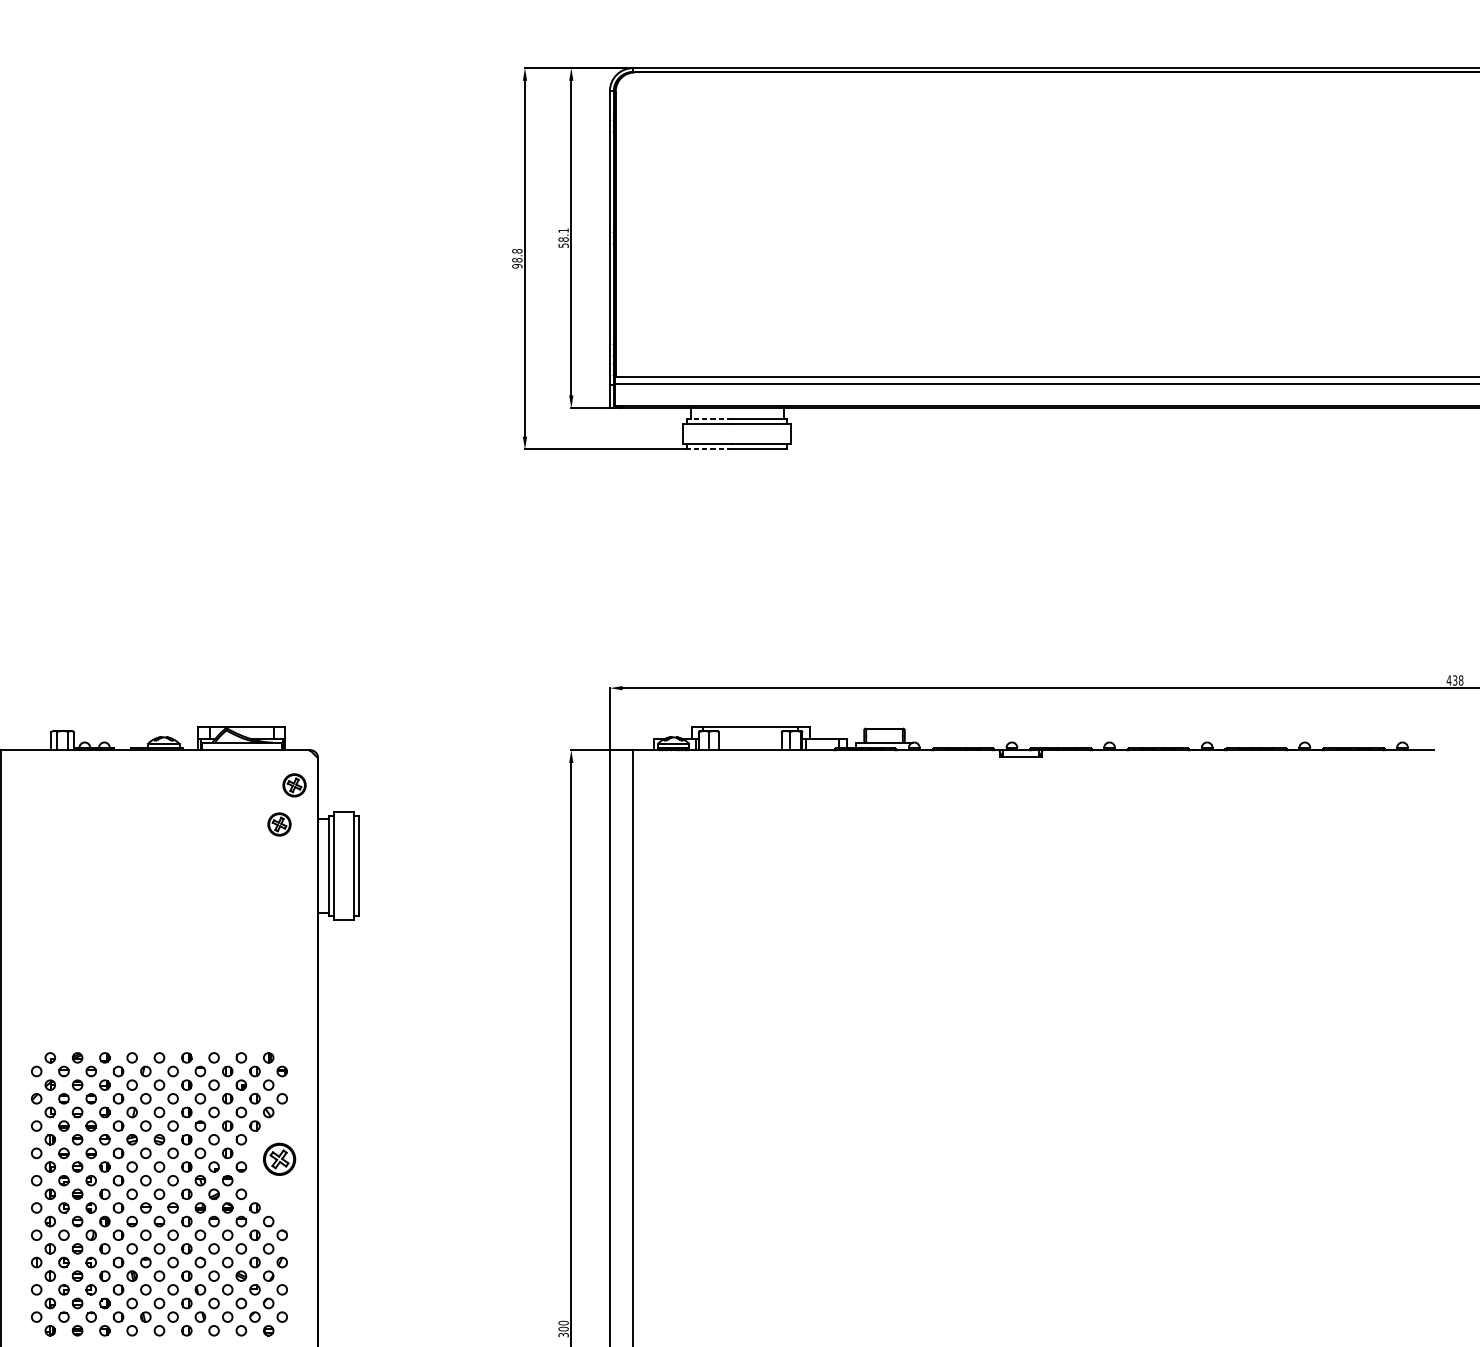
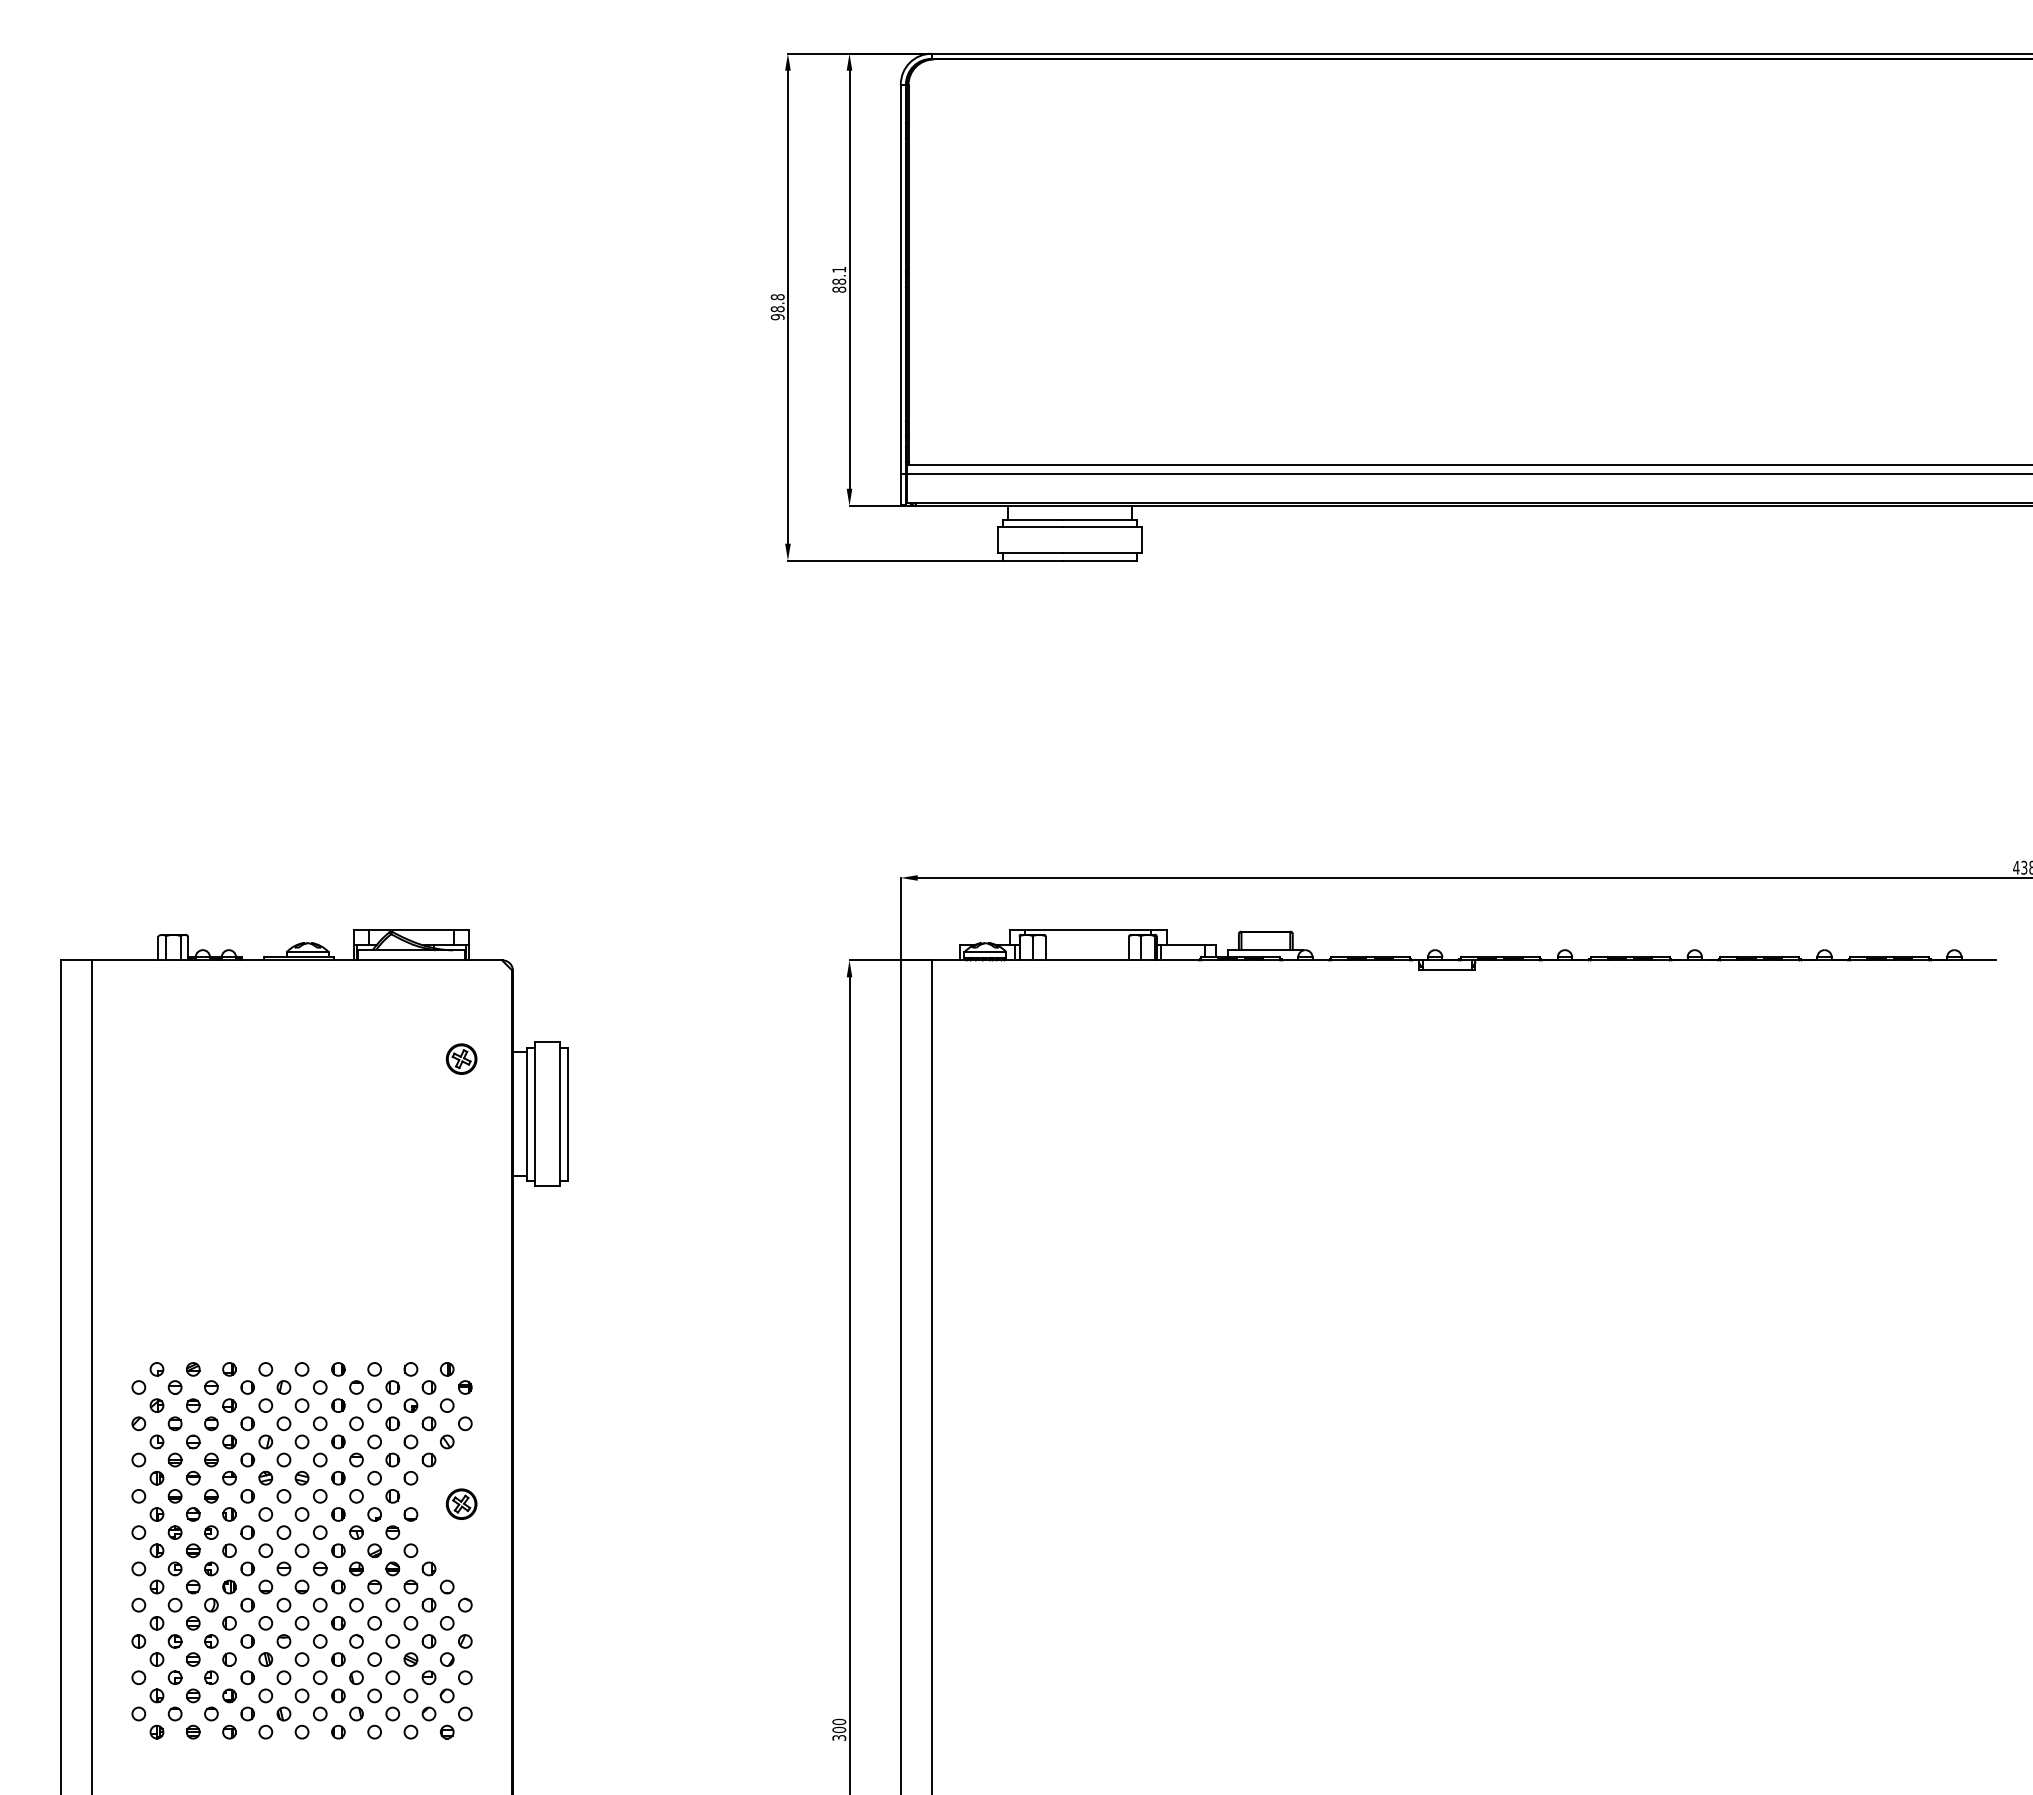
text: (563, 245) -> (839, 289), 58.1 -> 88.1
line: (708, 418) -> (1032, 519), dashed -> solid
line: (708, 449) -> (1032, 560), dashed -> solid
part: (294, 784) -> (481, 1006), removed
part: (279, 1158) -> (461, 1503), size x0.71

